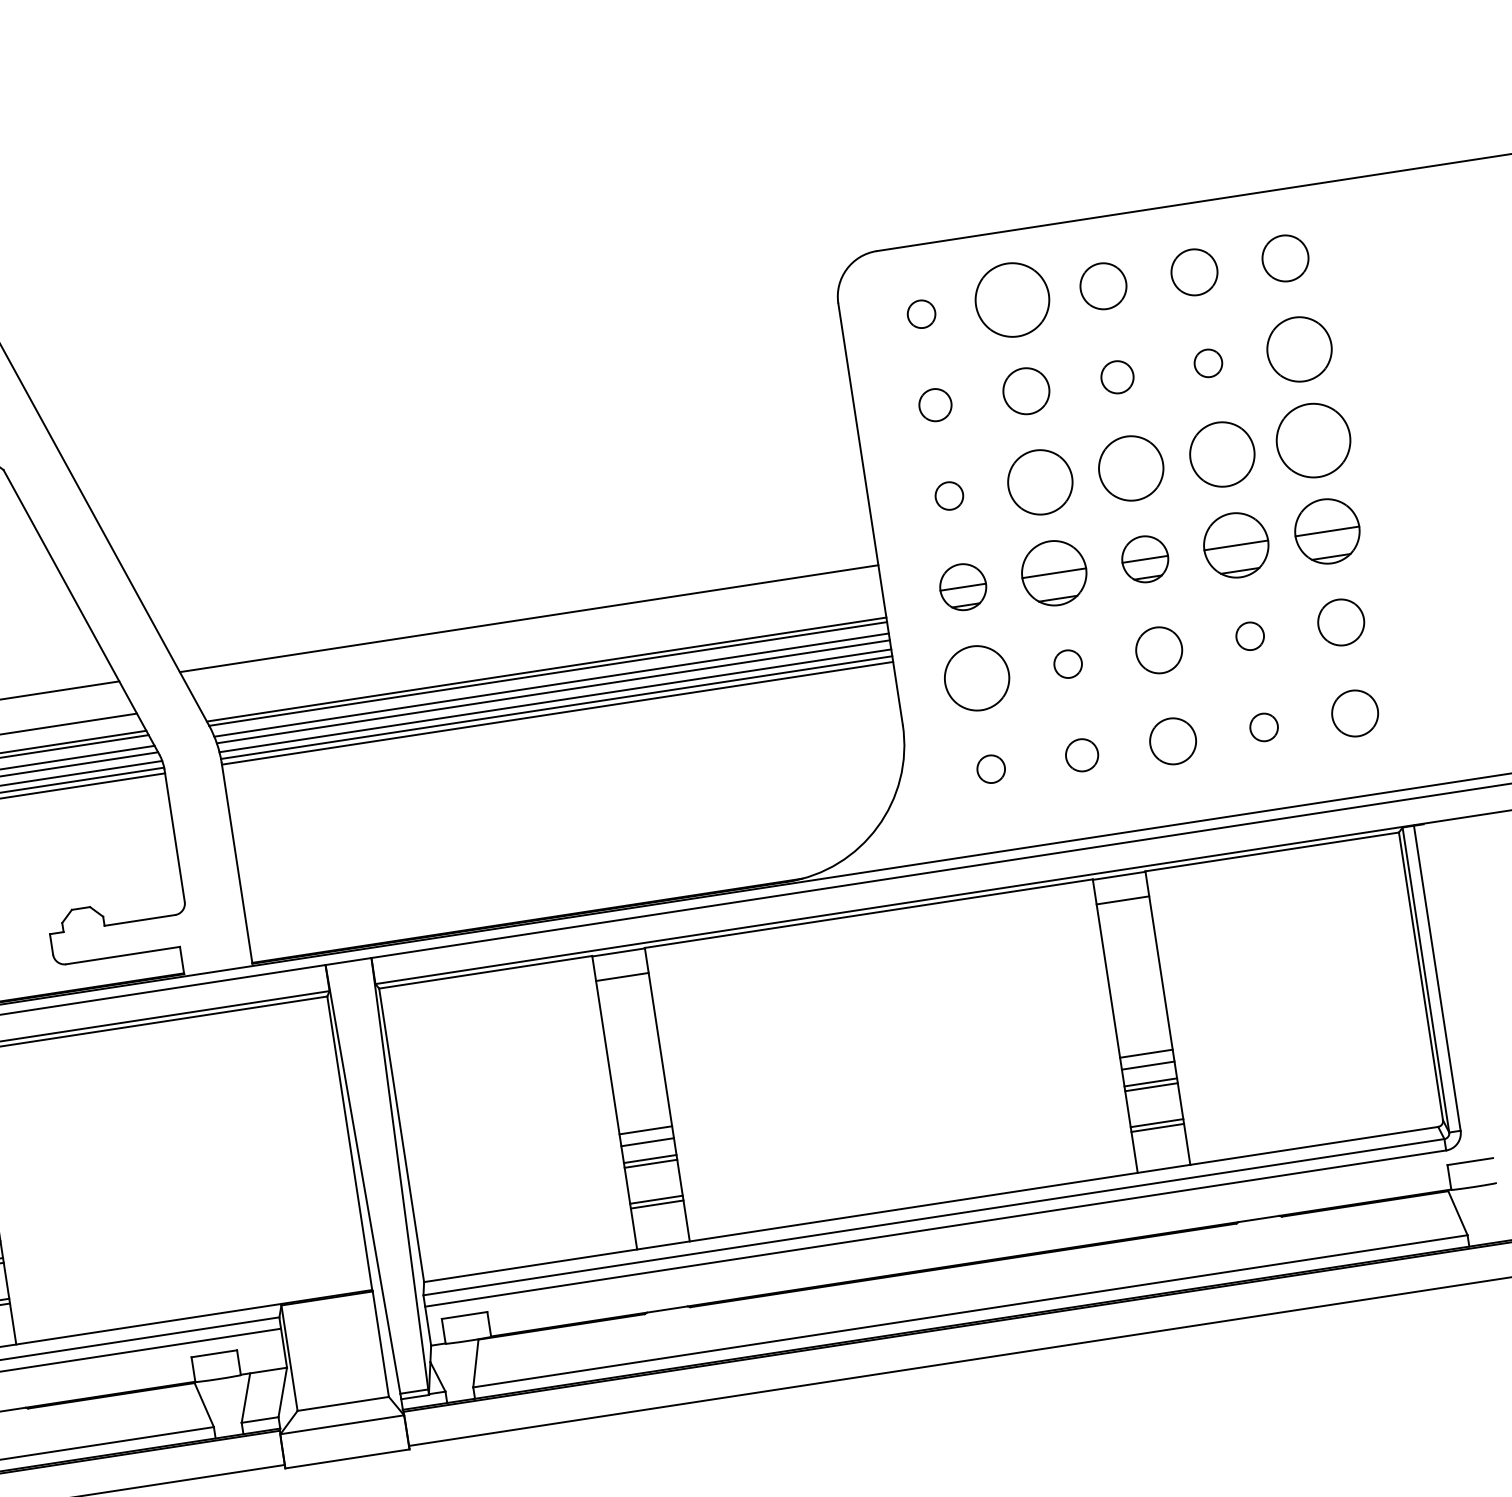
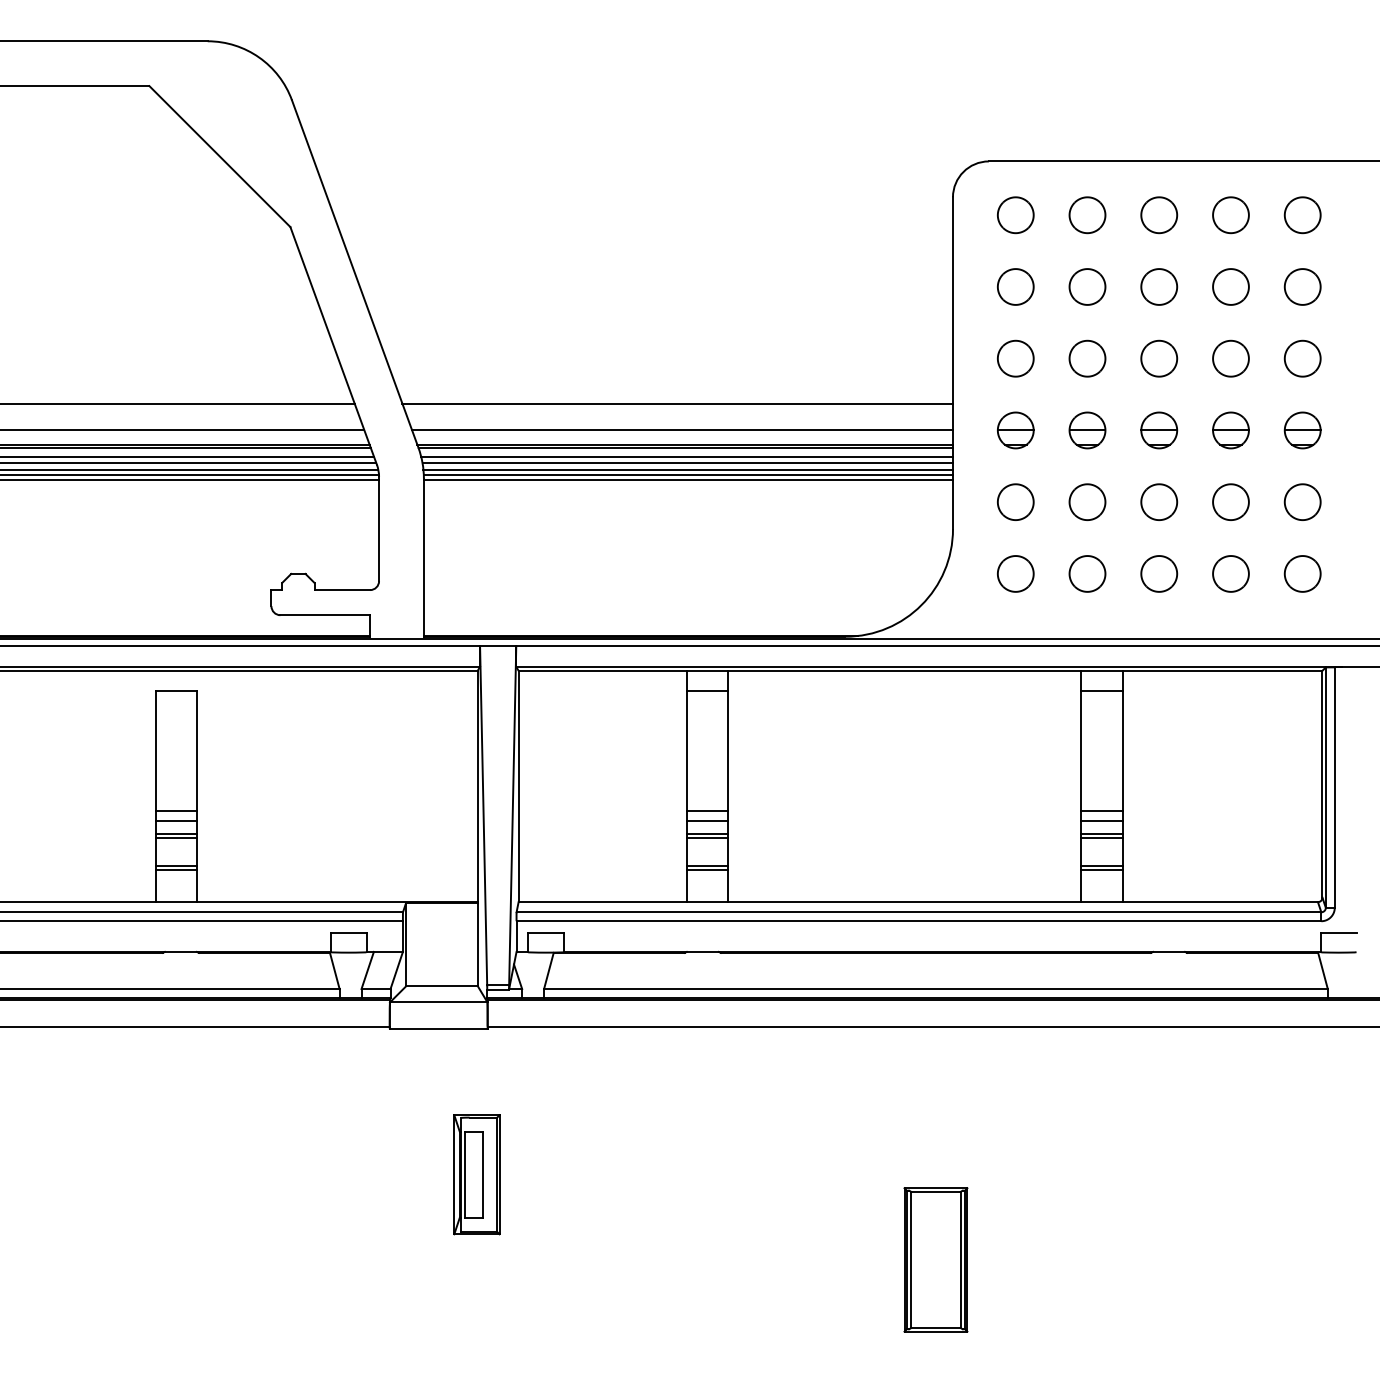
part: (1012, 300) -> (1087, 215), size x0.62
part: (921, 314) -> (1015, 215), size x1.67
part: (1299, 348) -> (1302, 286), size x0.71
part: (1207, 362) -> (1230, 286), size x1.67
part: (1117, 376) -> (1159, 286), size x1.43
part: (934, 404) -> (1015, 286), size x1.43
part: (1313, 440) -> (1302, 358), size x0.62
part: (1221, 454) -> (1230, 358), size x0.71
part: (1131, 467) -> (1159, 358), size x0.71
part: (1040, 481) -> (1087, 358), size x0.71
part: (948, 495) -> (1015, 358), size x1.67
part: (1327, 531) -> (1302, 430), size x0.71
part: (1235, 545) -> (1230, 430), size x0.71
part: (1054, 573) -> (1087, 430), size x0.71
part: (1249, 635) -> (1230, 501), size x1.67
line: (540, 651) -> (682, 430), added
part: (1068, 663) -> (1087, 501), size x1.67
part: (976, 677) -> (1015, 501), size x0.71
part: (1263, 726) -> (1230, 573), size x1.67
part: (1082, 754) -> (1087, 573), size x1.43
part: (990, 768) -> (1015, 573), size x1.67

